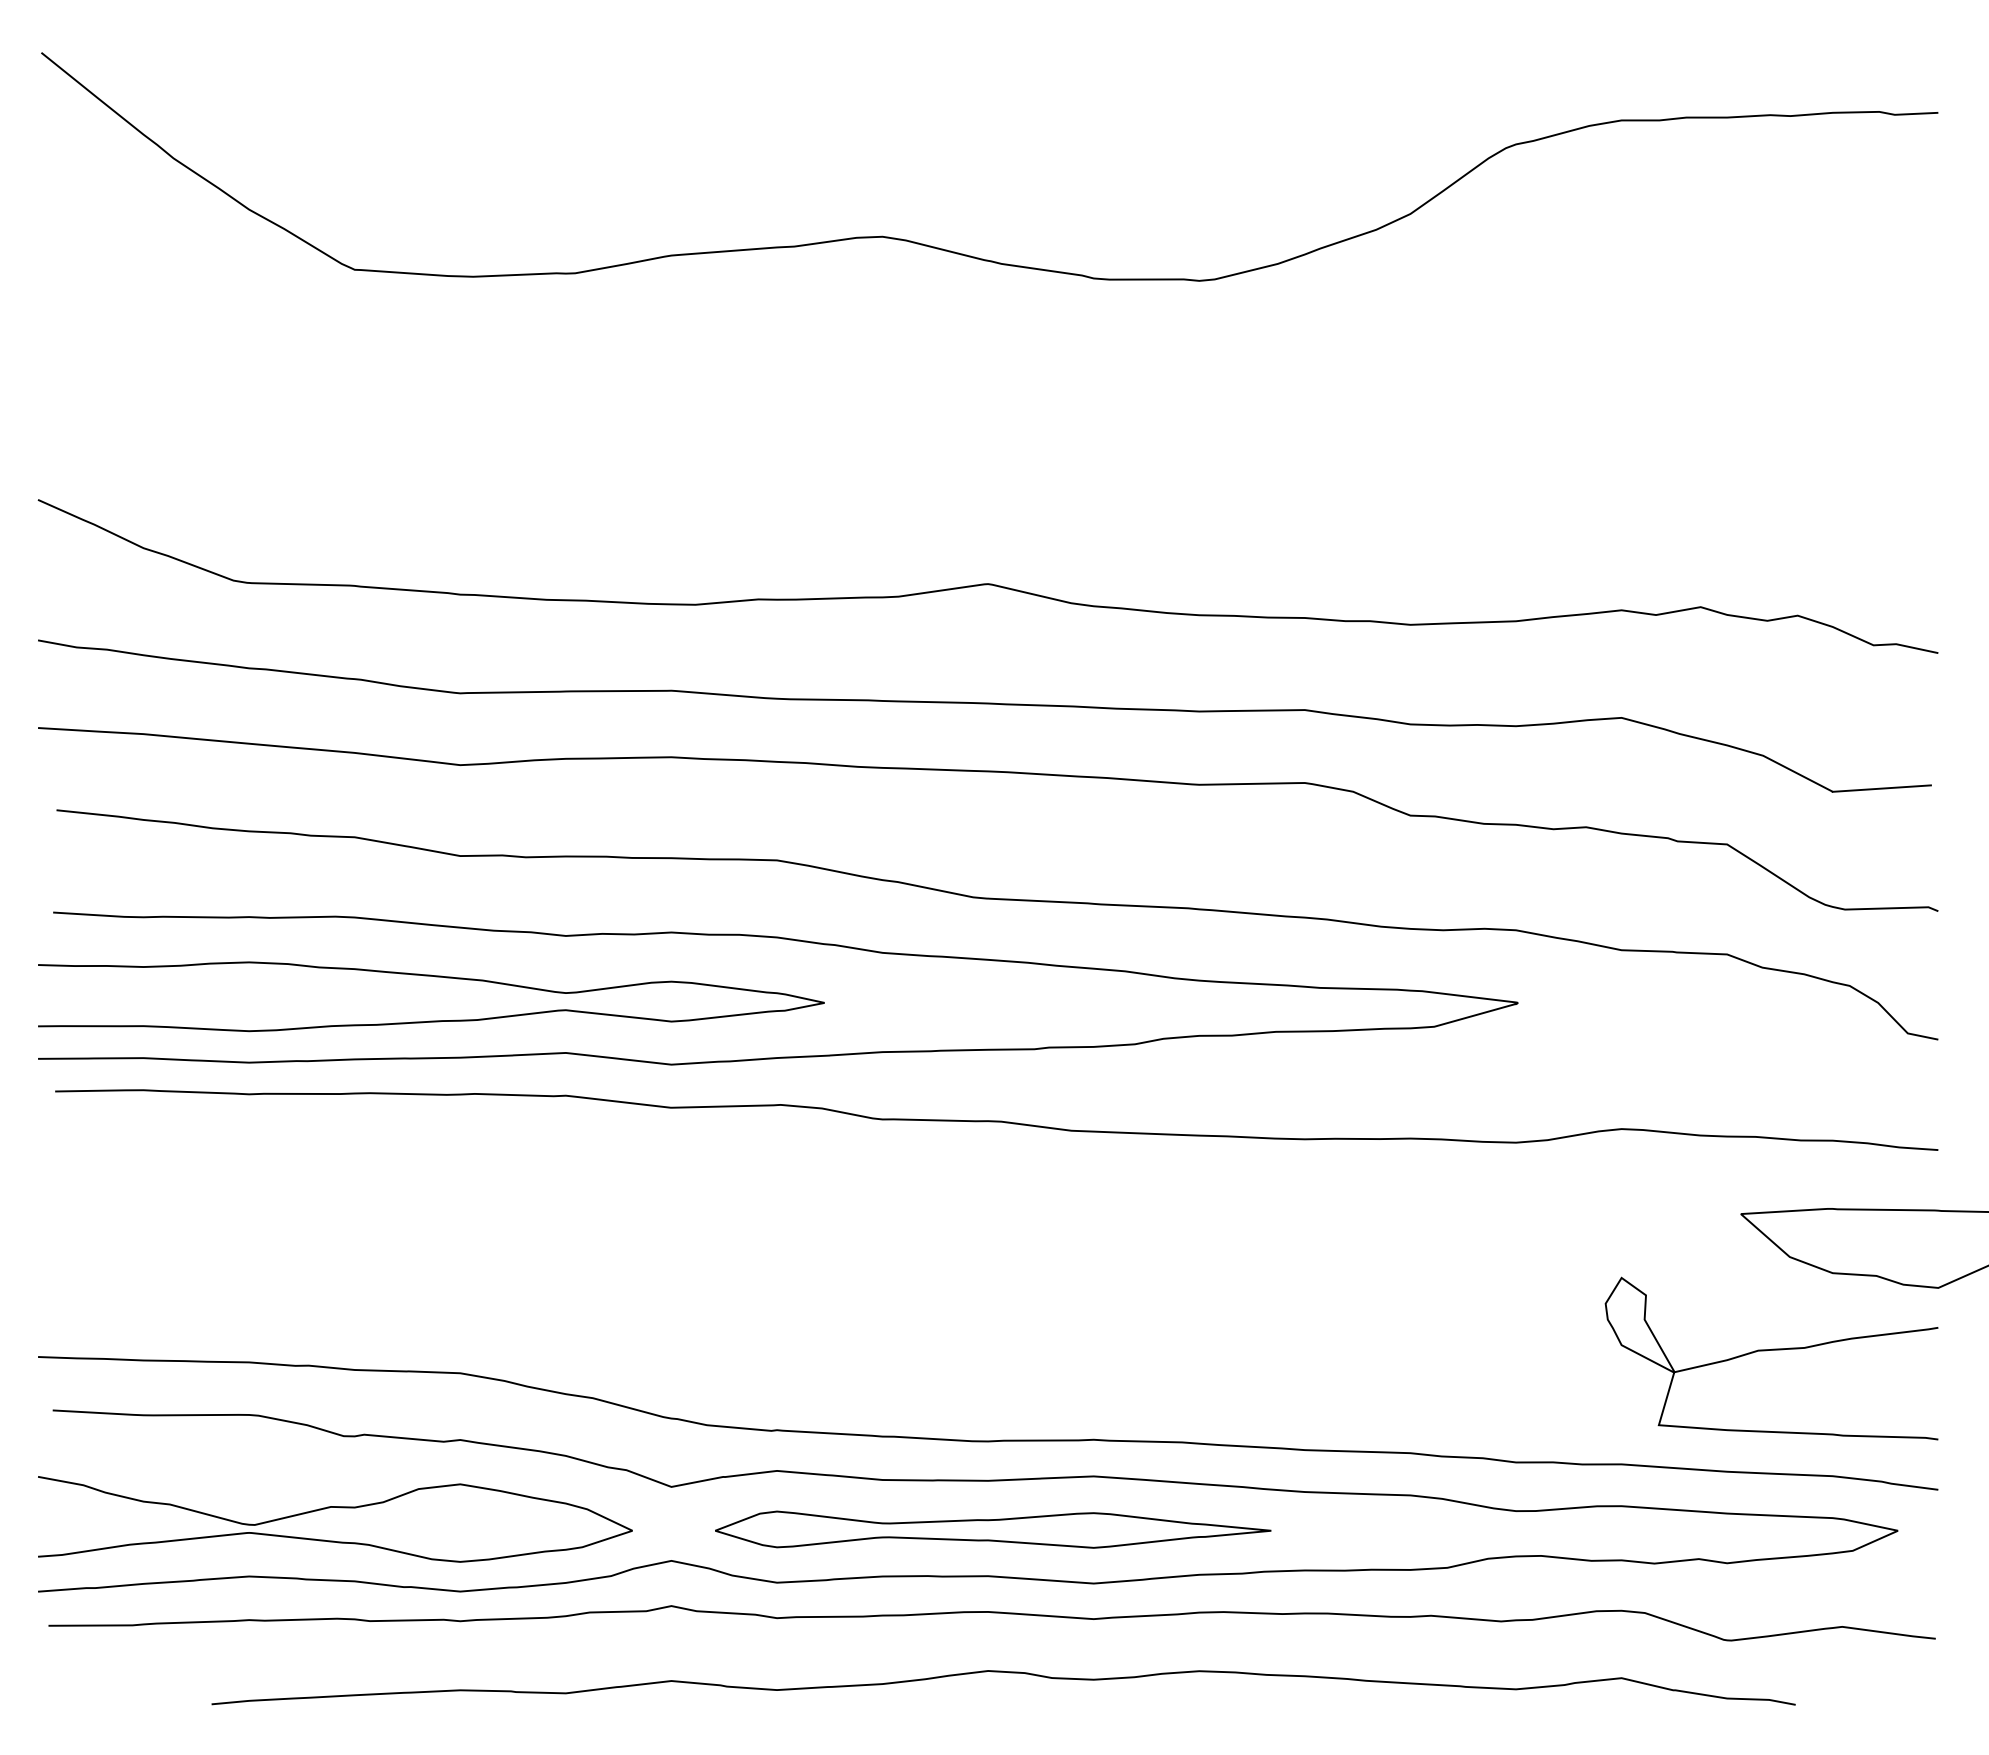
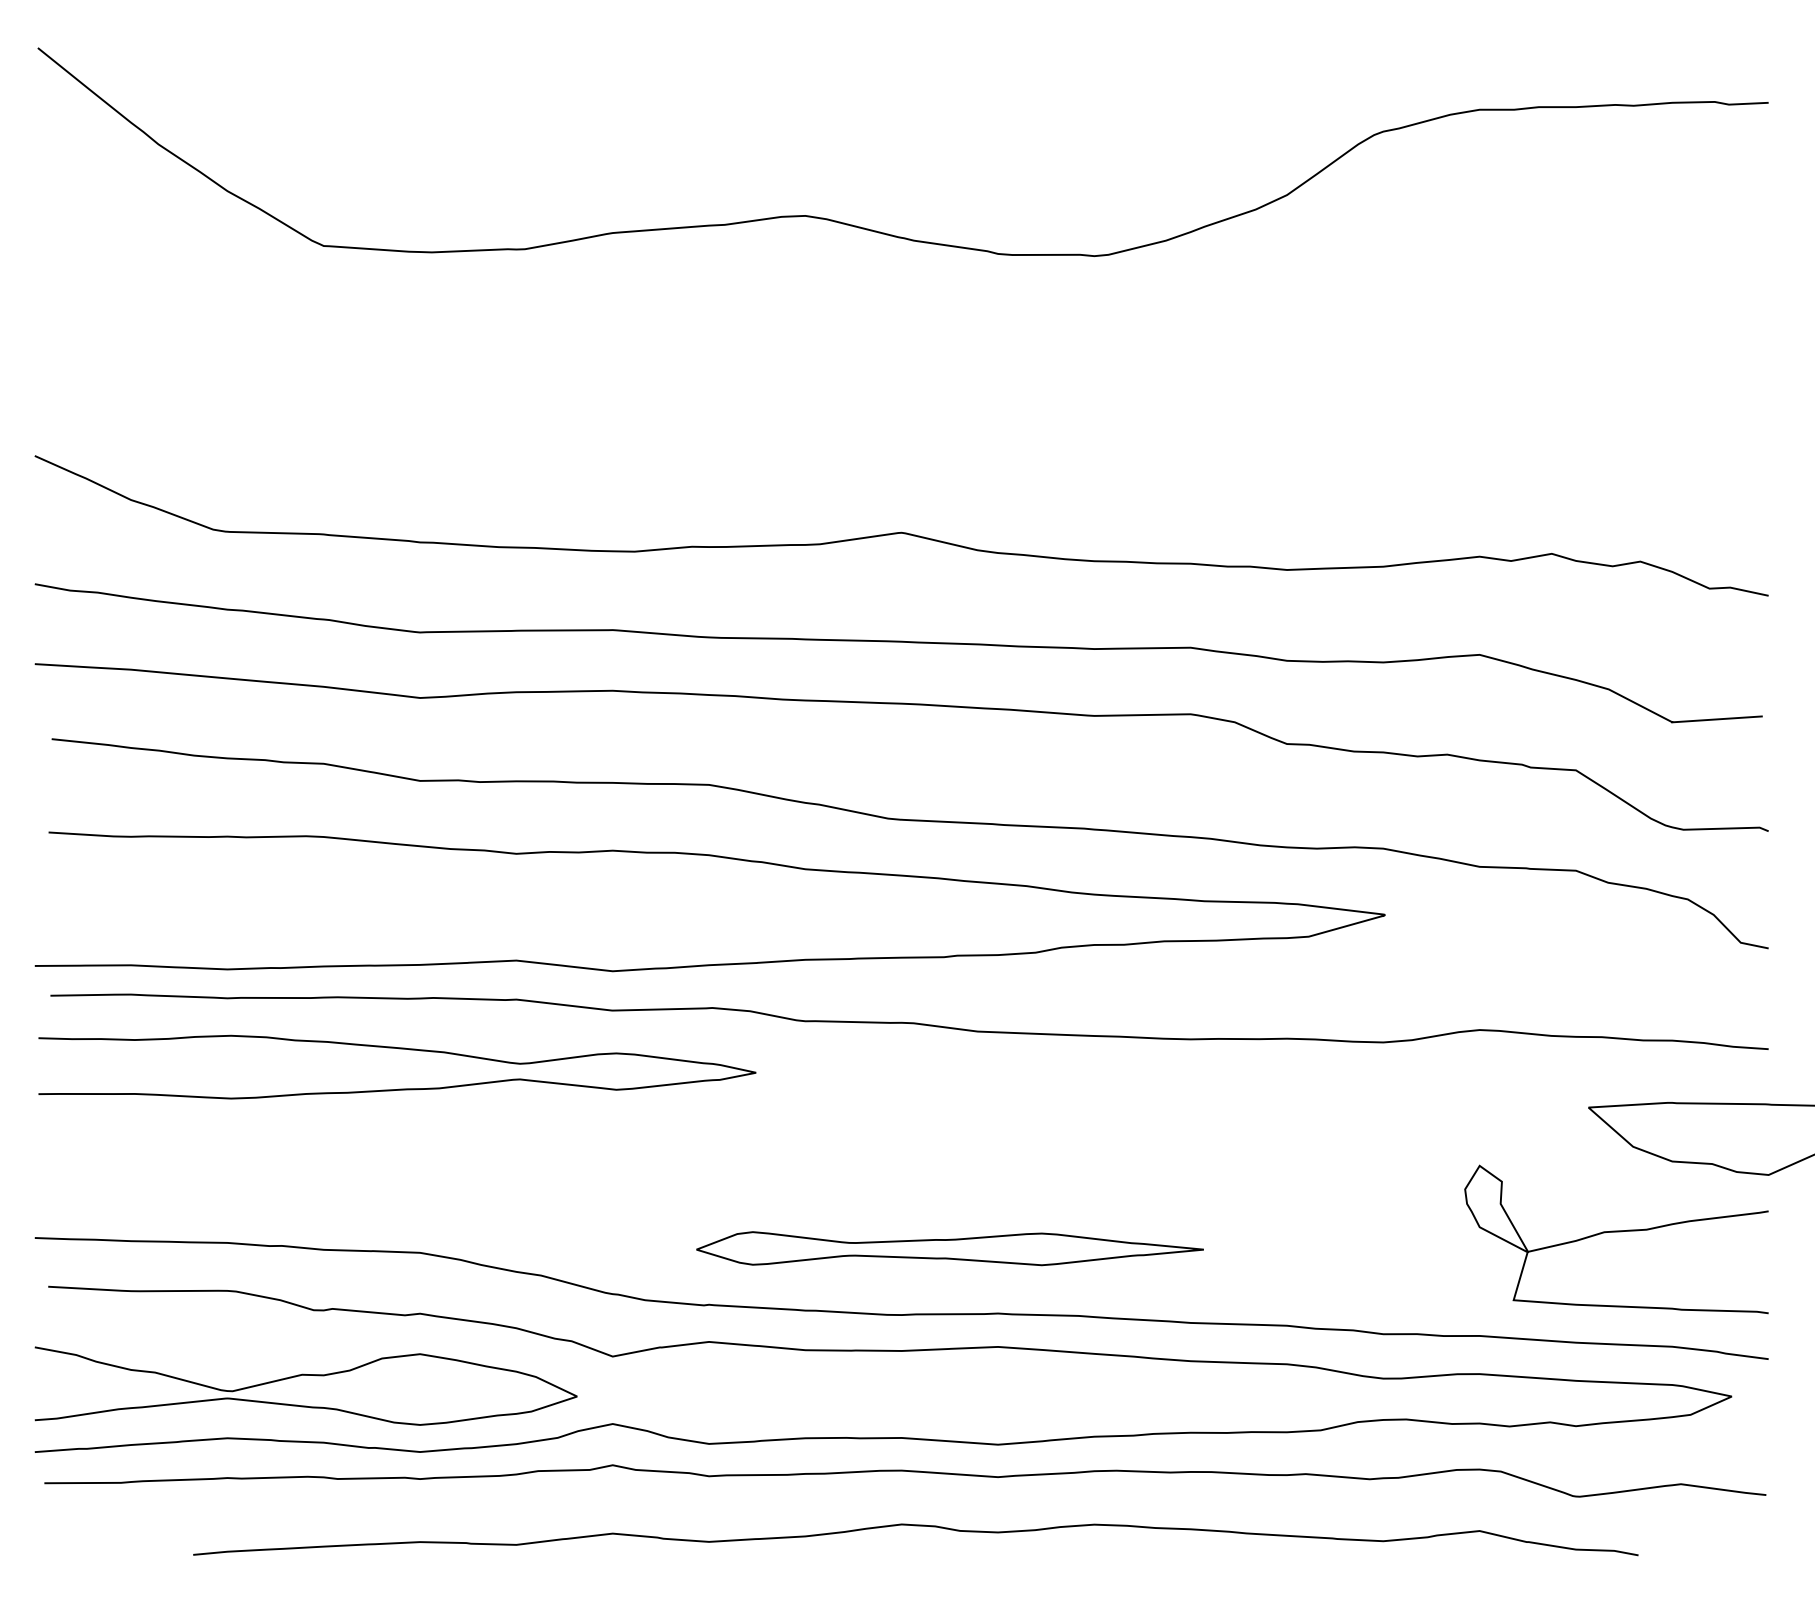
curve: (435, 977) -> (401, 1049), moved
part: (993, 1529) -> (950, 1248), moved

